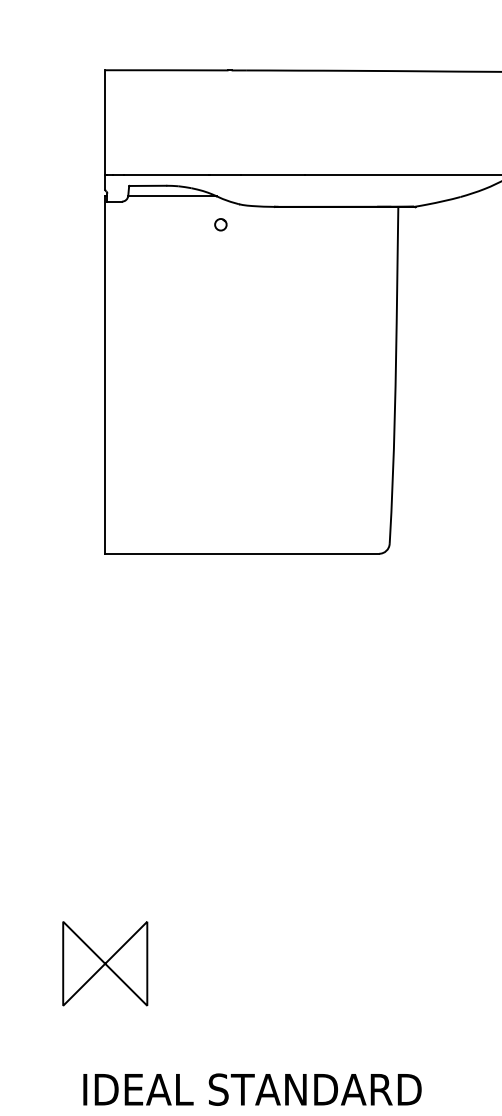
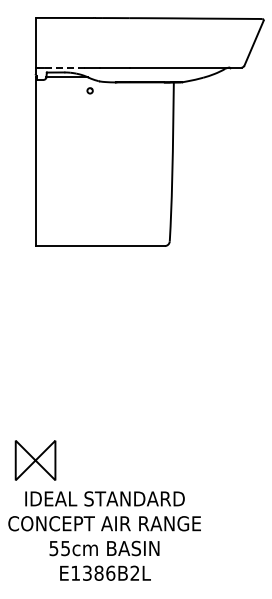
line: (164, 175) -> (63, 67), solid -> dashed
part: (105, 963) -> (35, 460), moved

